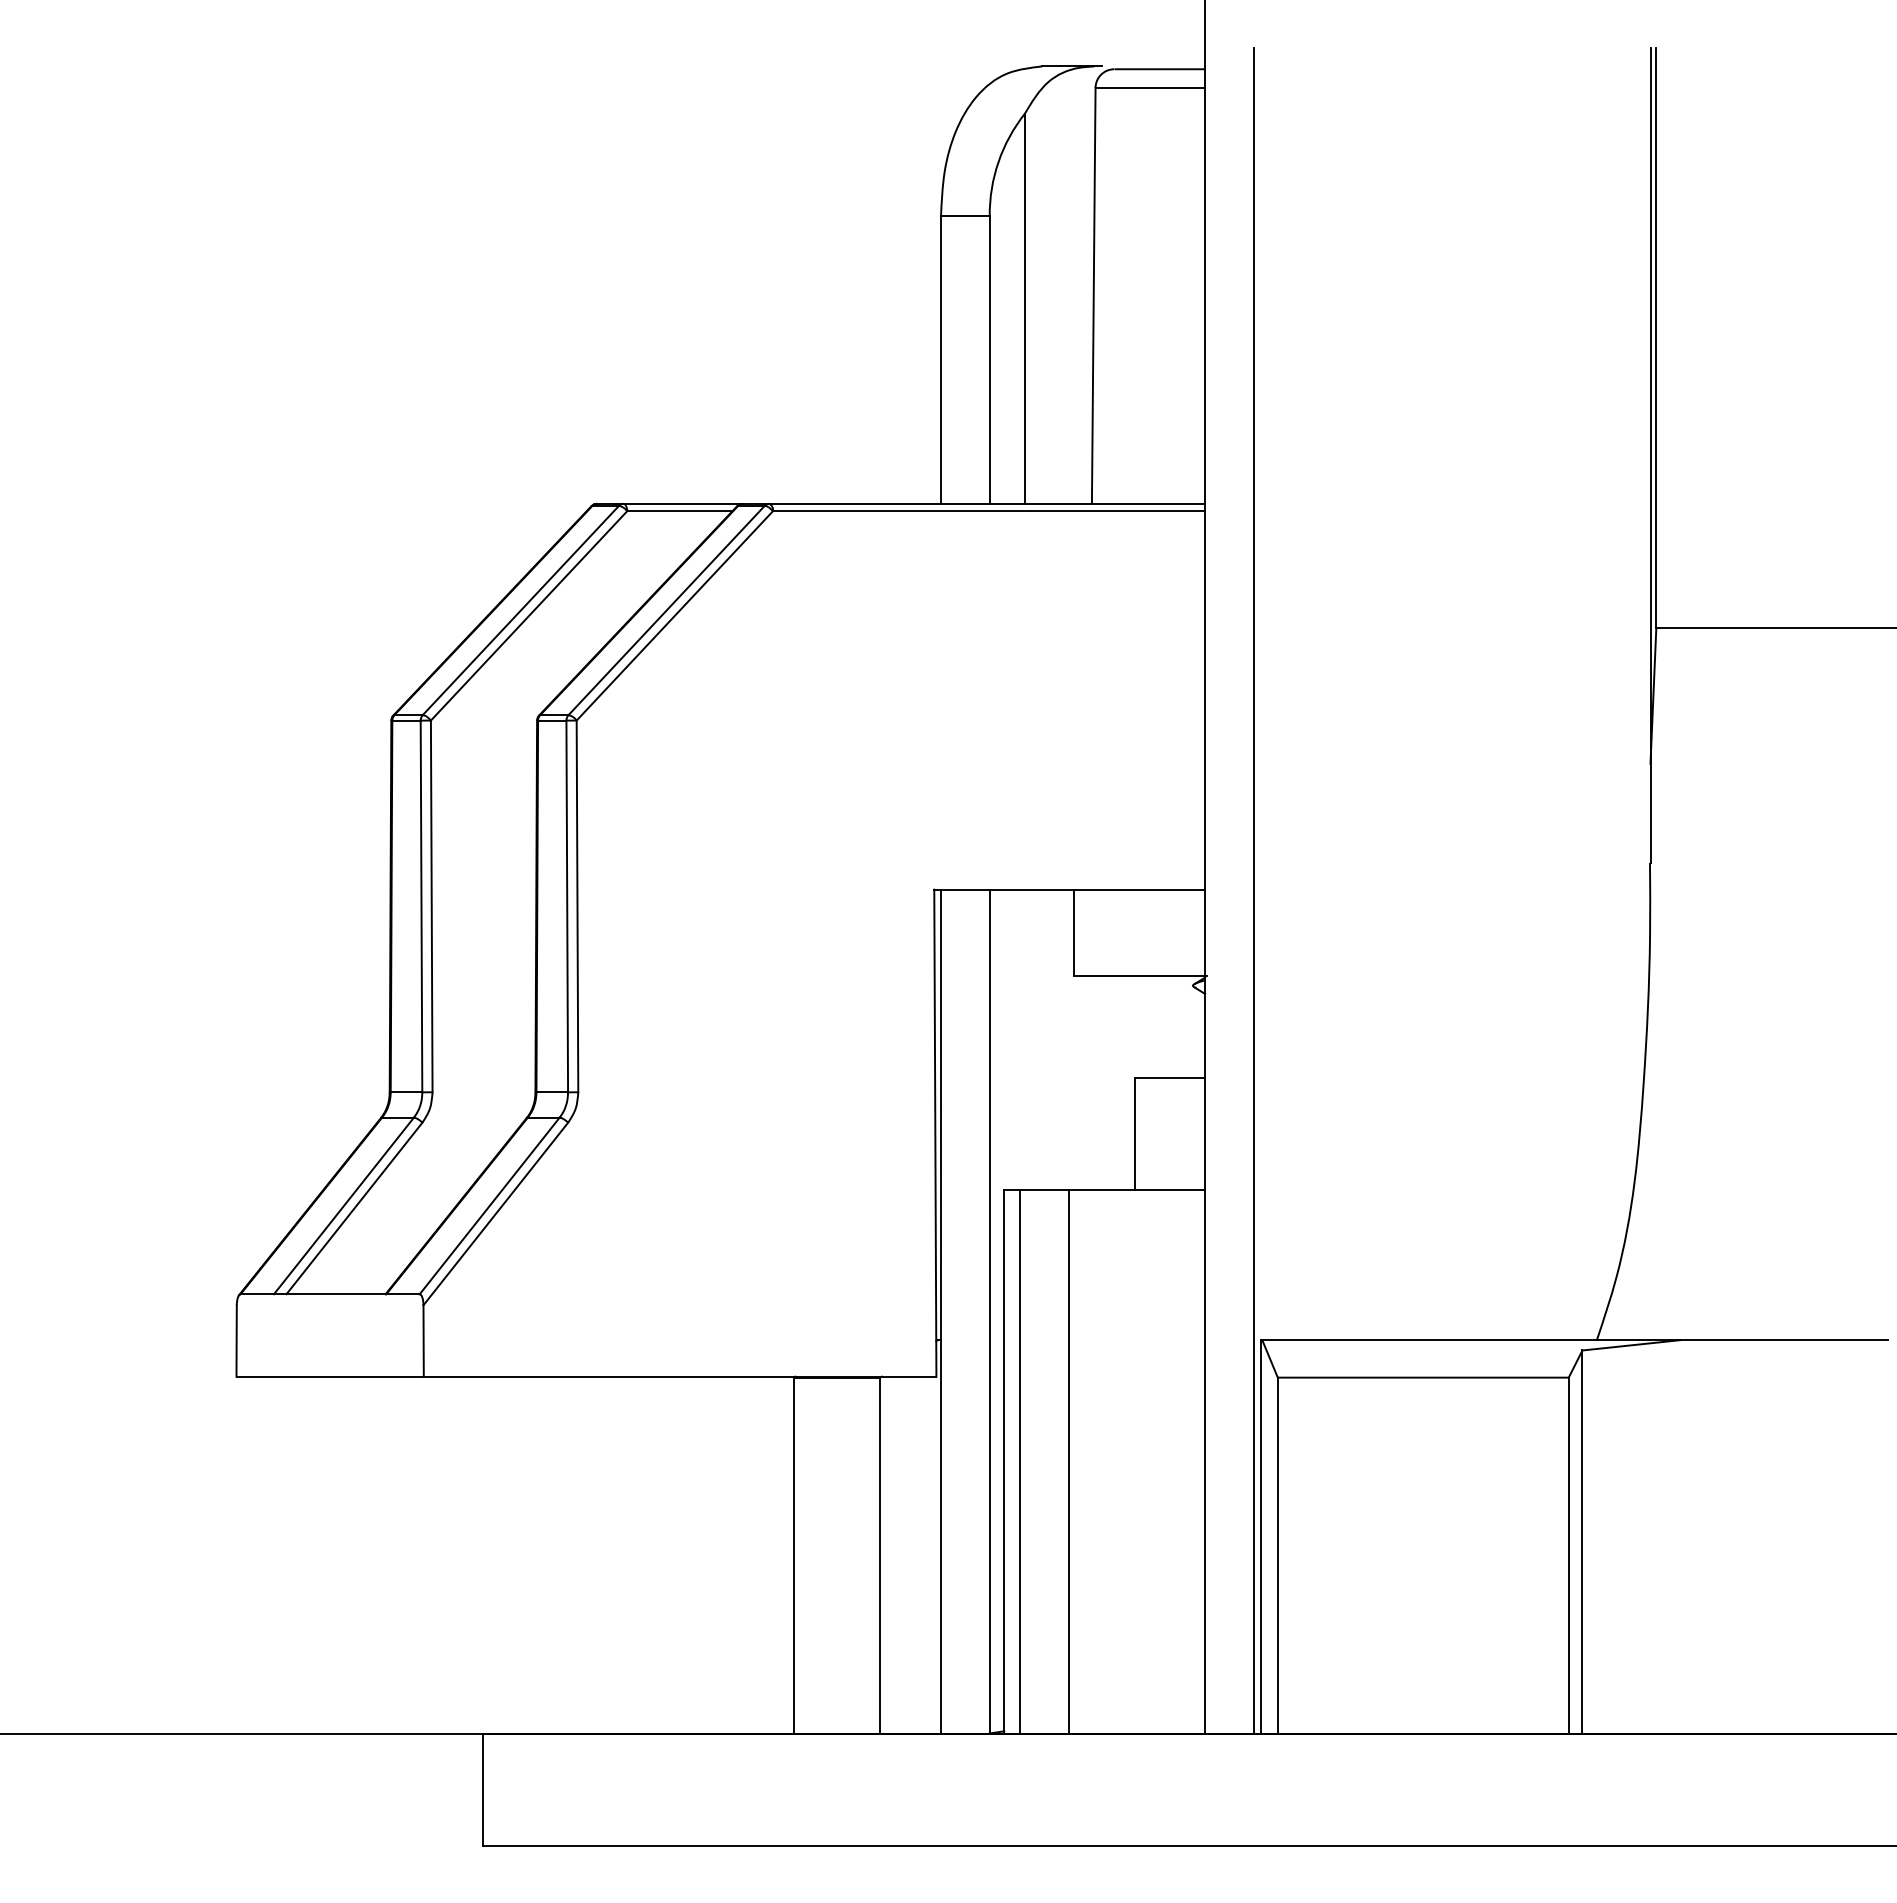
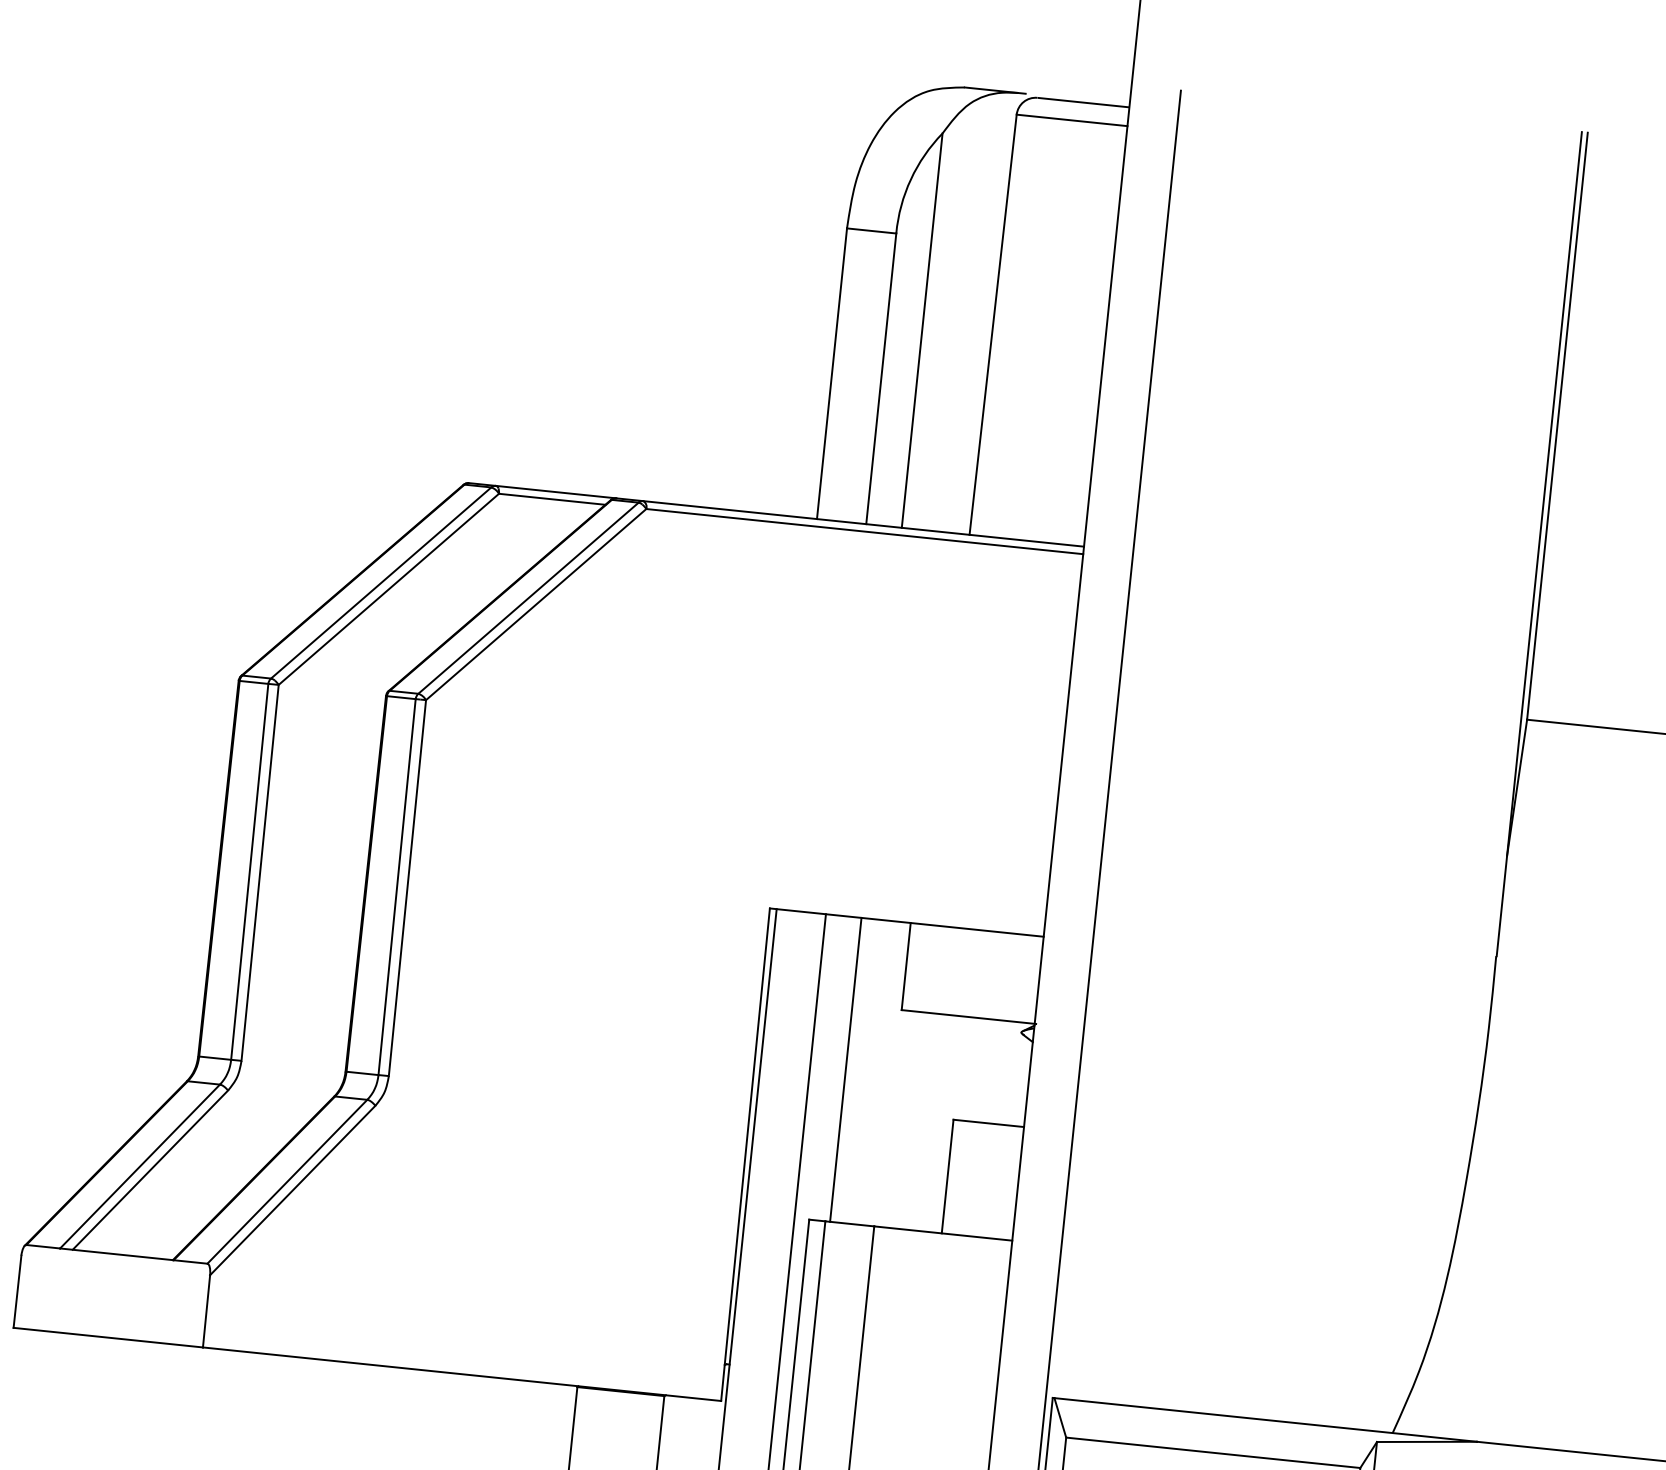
line: (1024, 1039) -> (845, 1069), added

